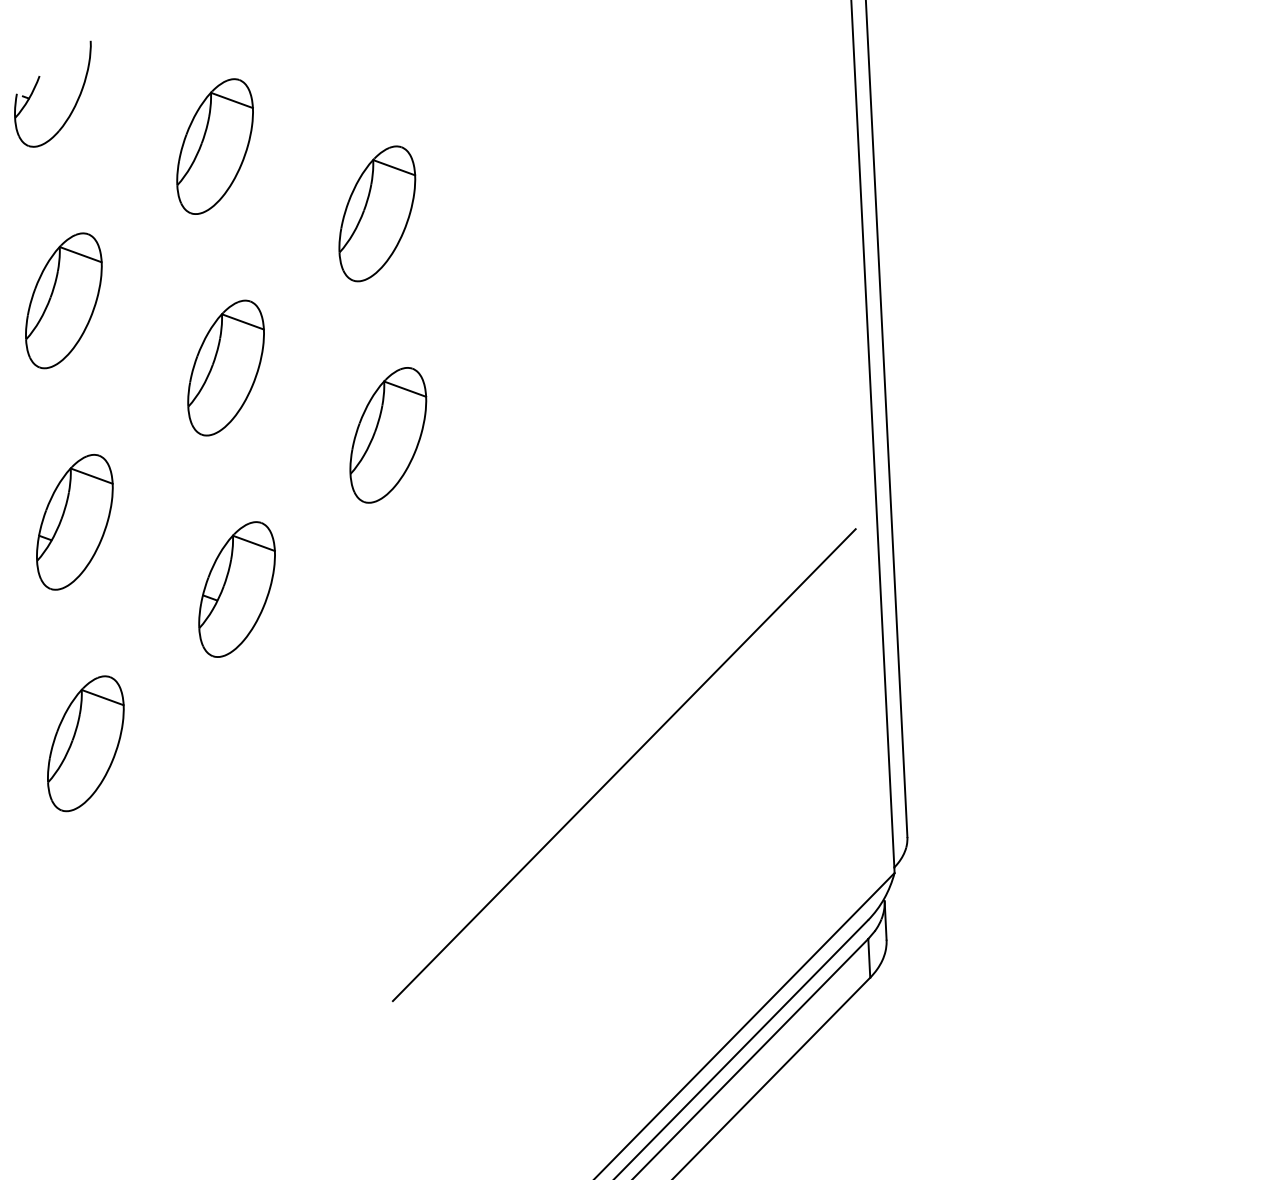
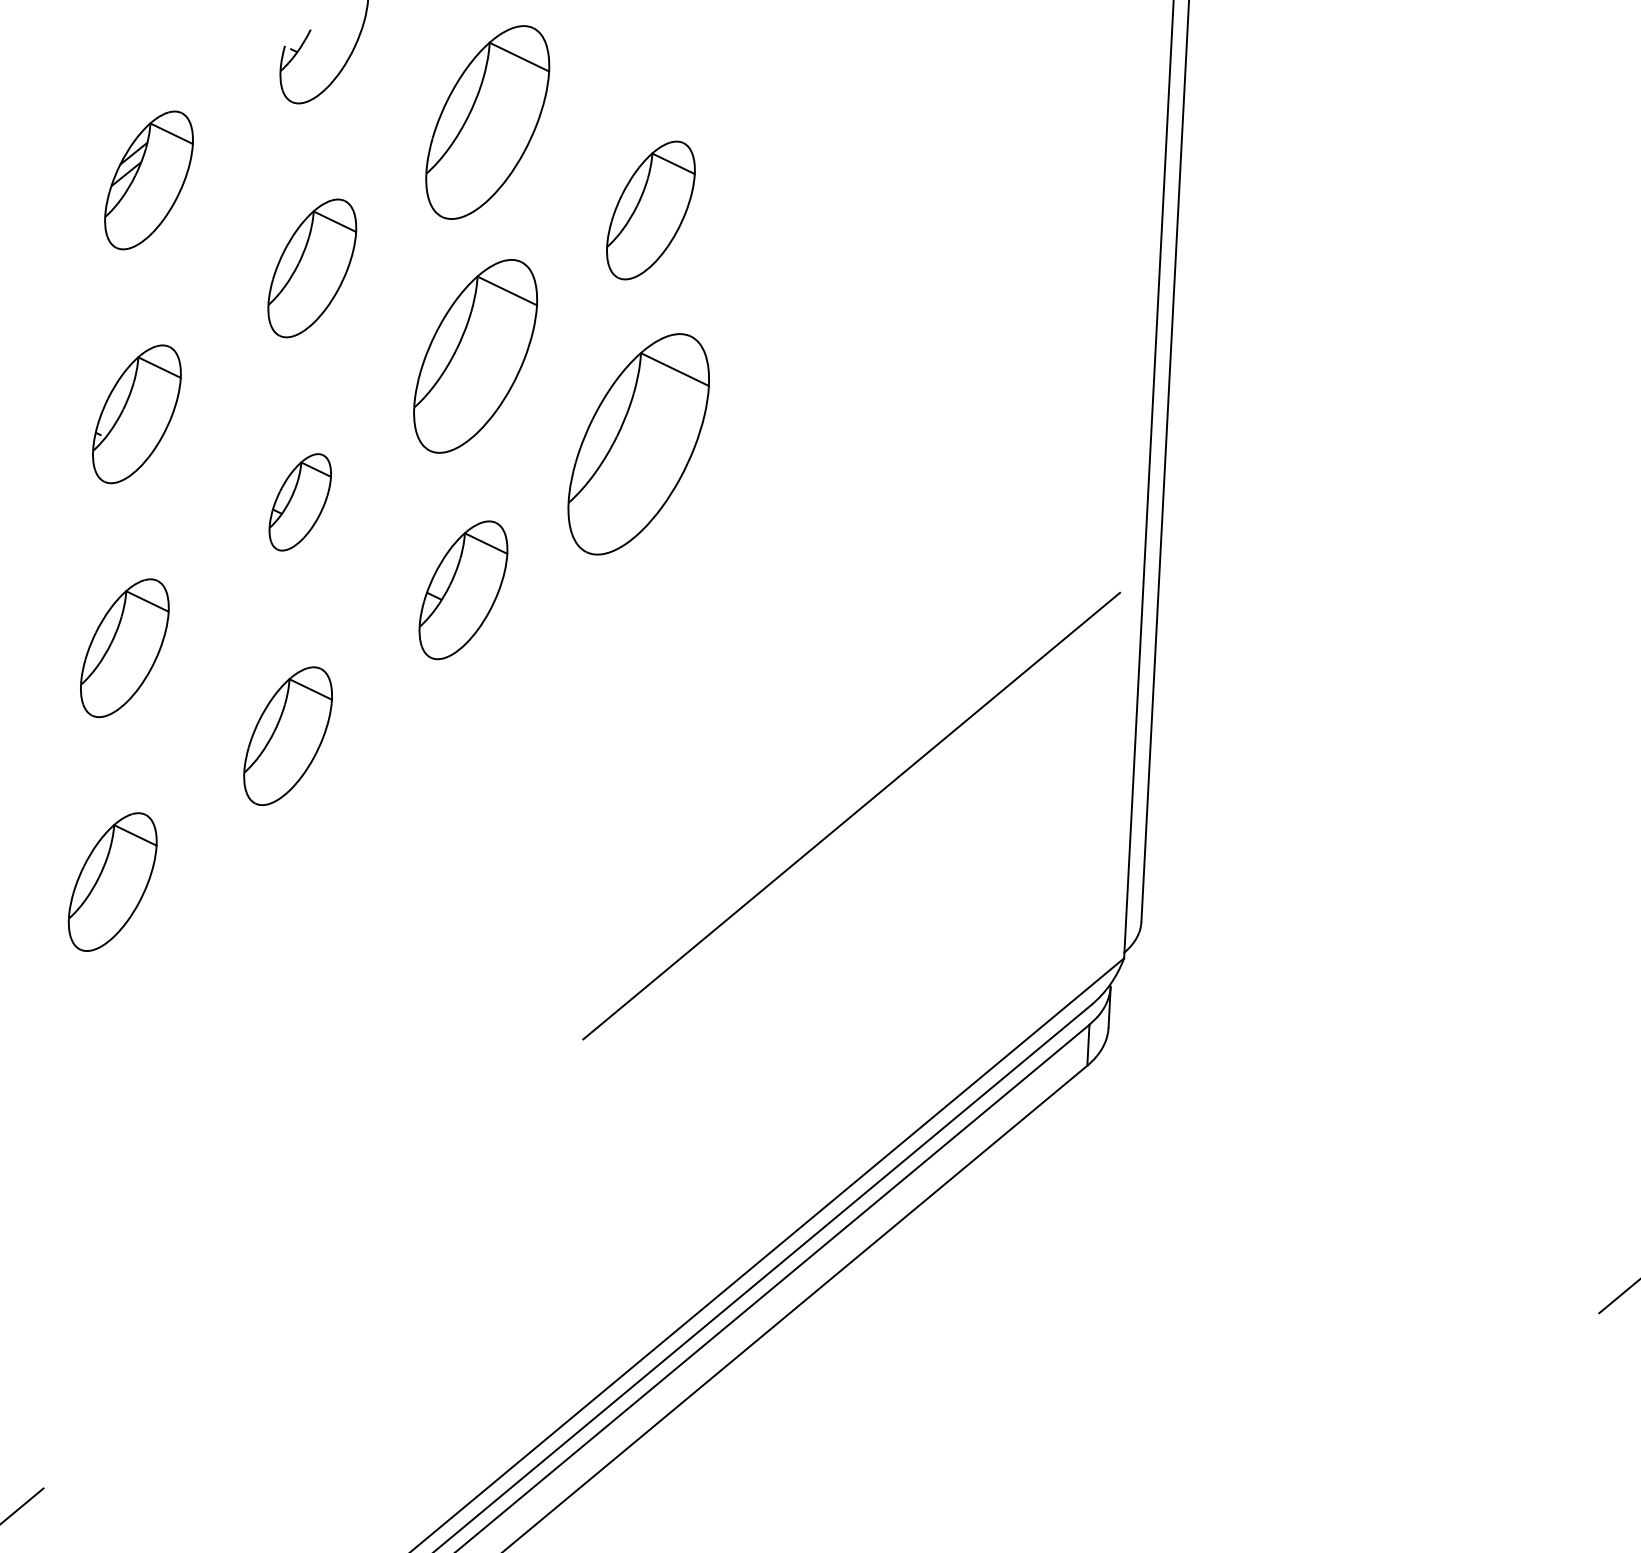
part: (214, 146) -> (487, 122), size x1.4
part: (226, 368) -> (475, 356), size x1.4
part: (387, 435) -> (638, 444), size x1.6
part: (75, 522) -> (300, 502), size x0.7

